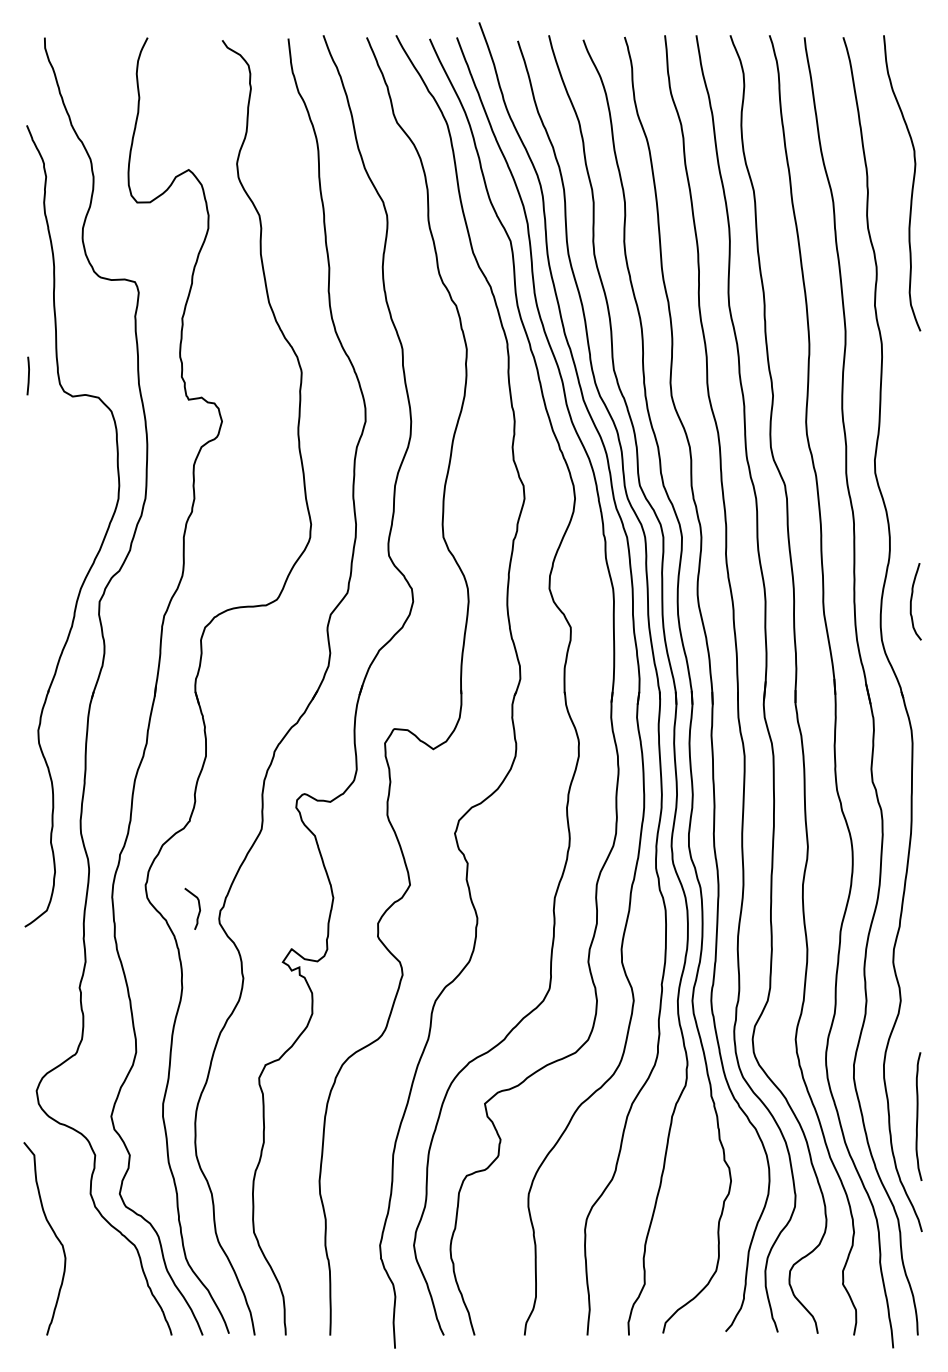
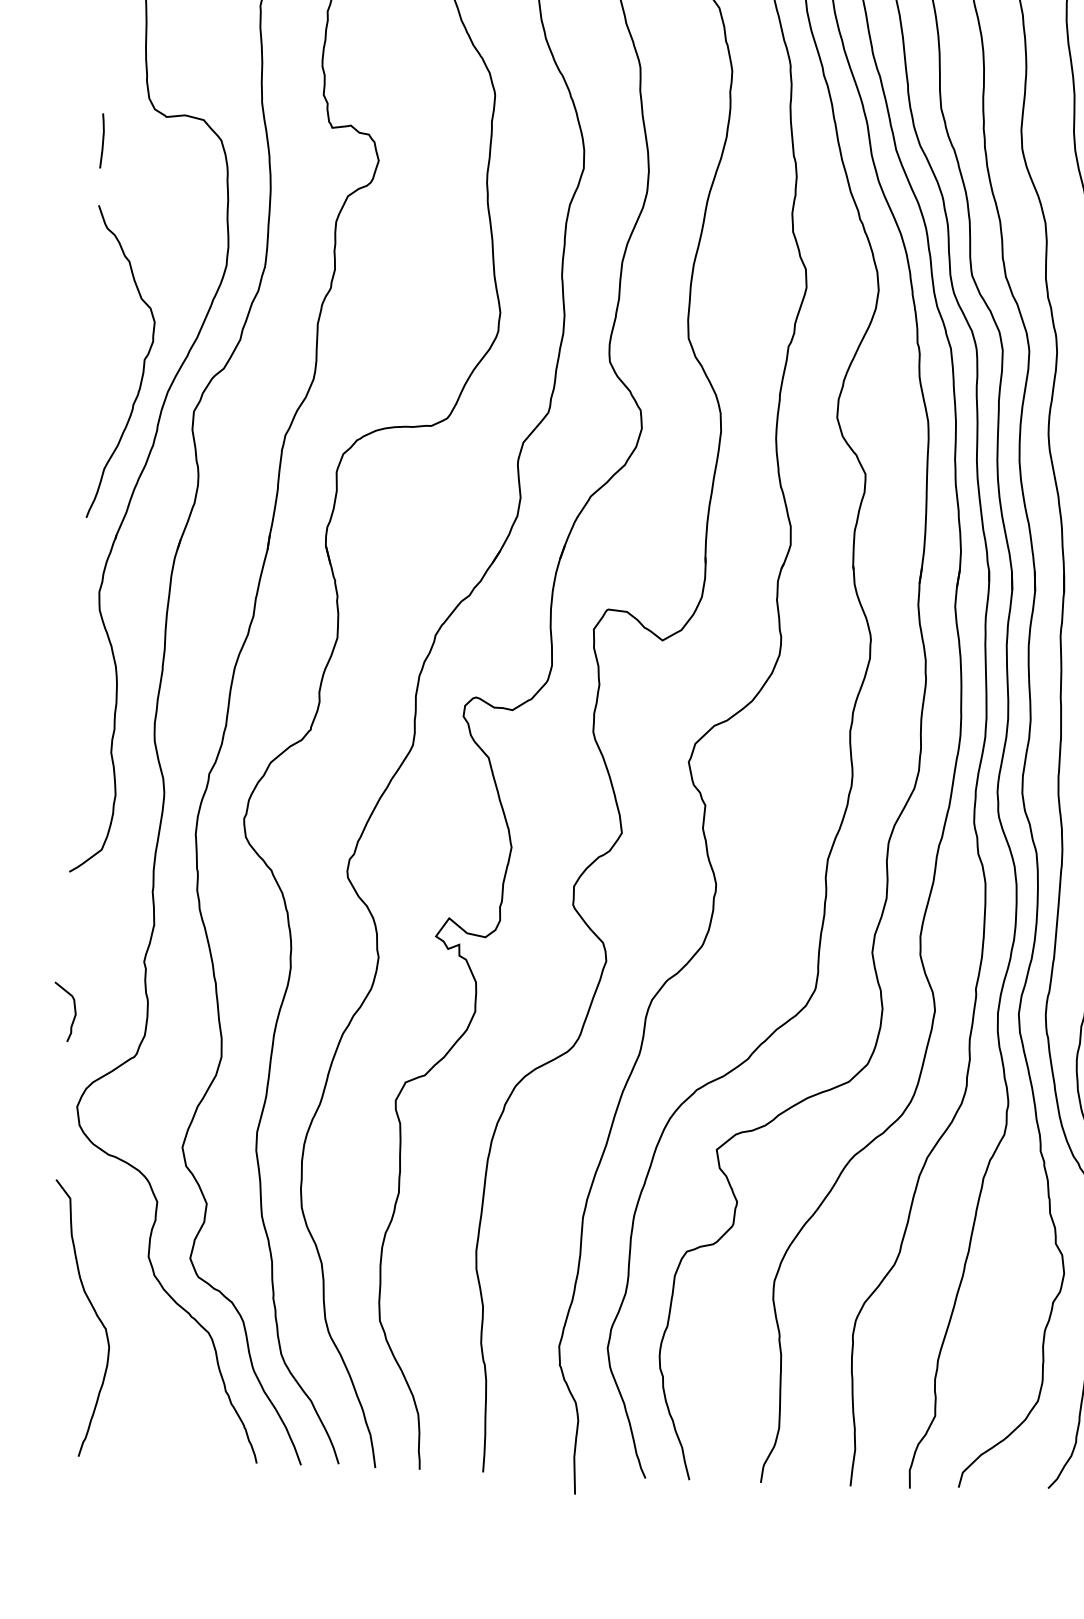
line: (28, 375) -> (102, 140), moved
curve: (62, 569) -> (142, 363), added
curve: (198, 907) -> (73, 1010), moved

